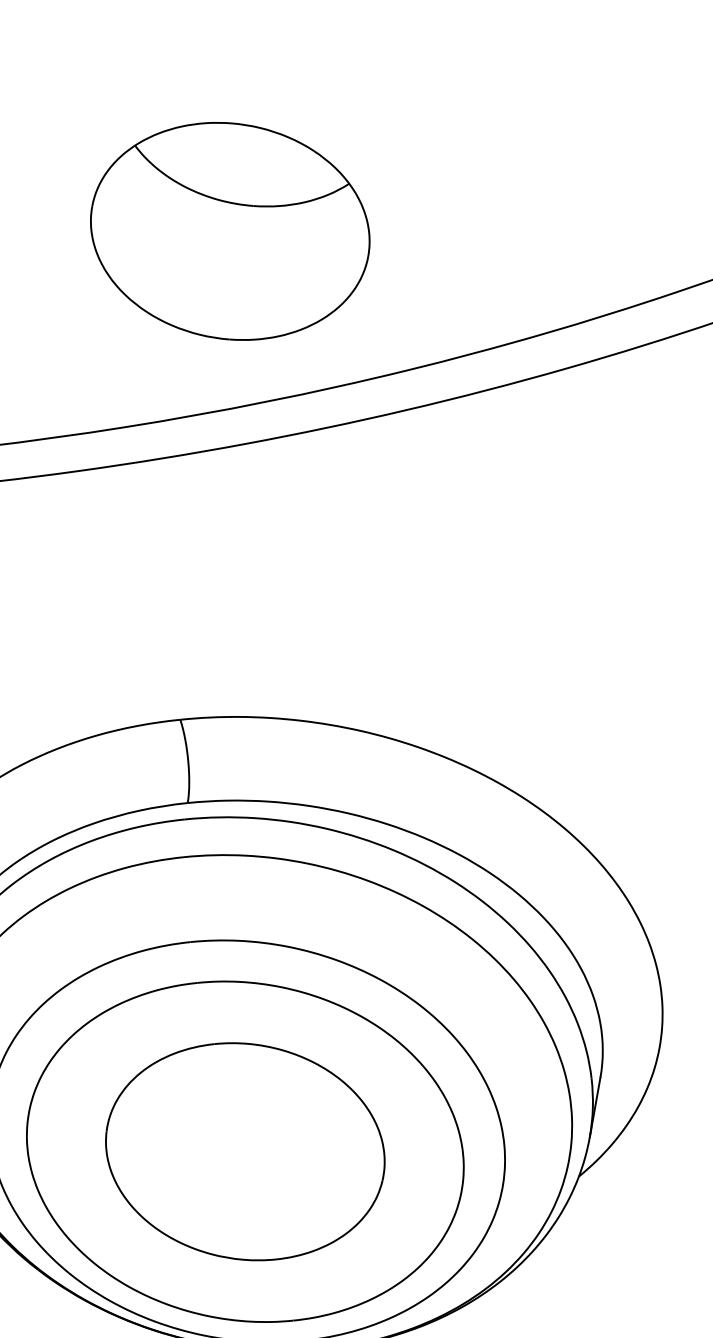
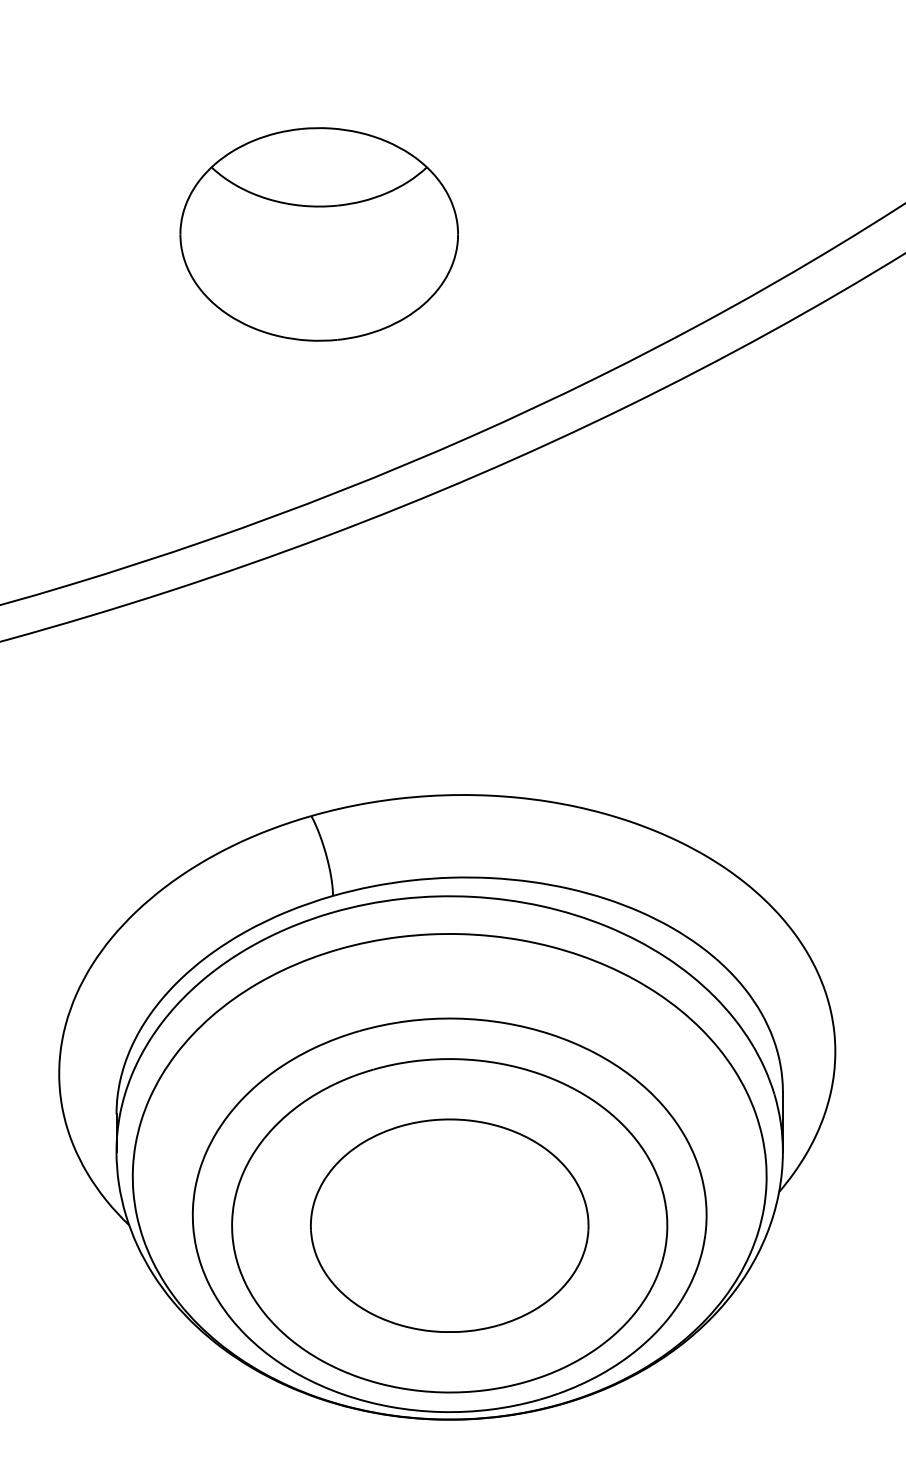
part: (229, 231) -> (318, 234), moved

